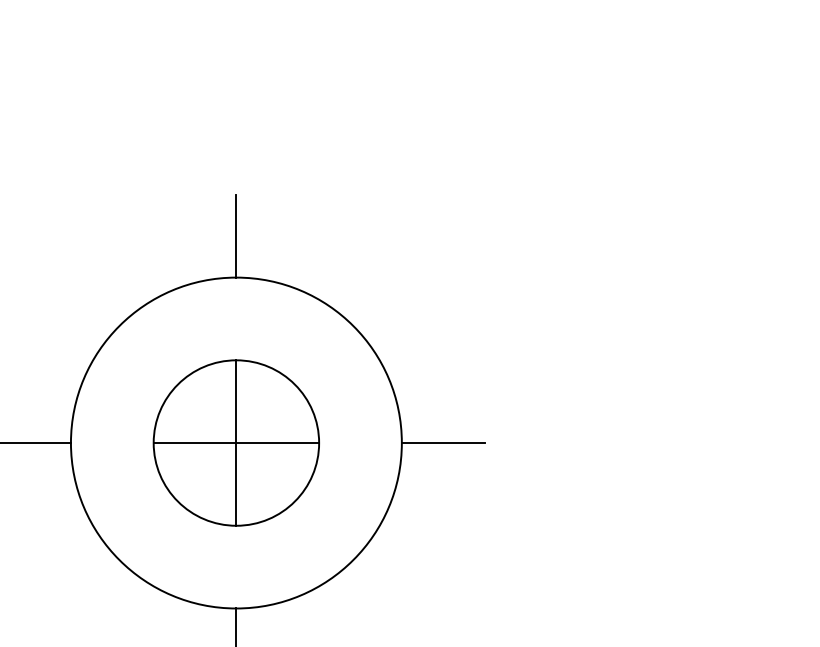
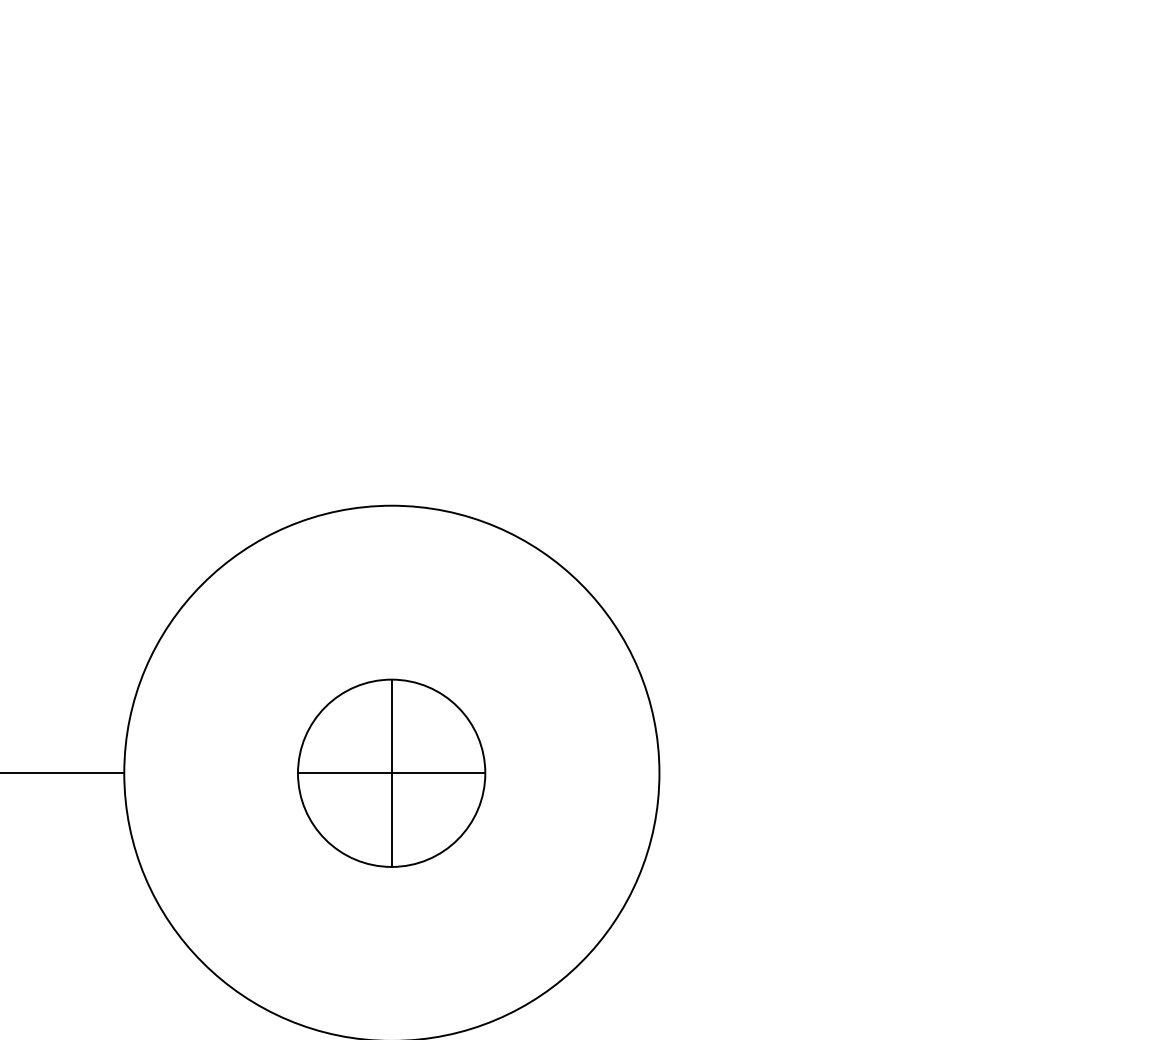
line: (236, 235) -> (392, 437), removed
part: (235, 442) -> (390, 772), size x0.7
line: (442, 443) -> (725, 774), removed

